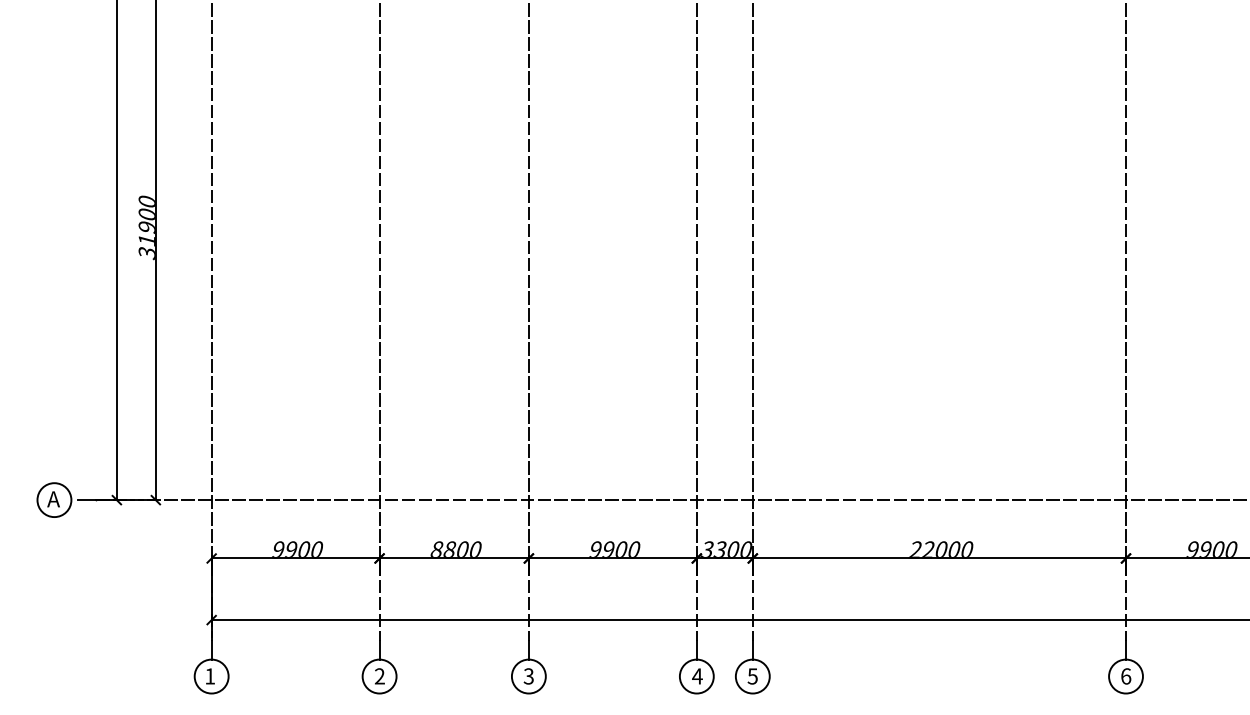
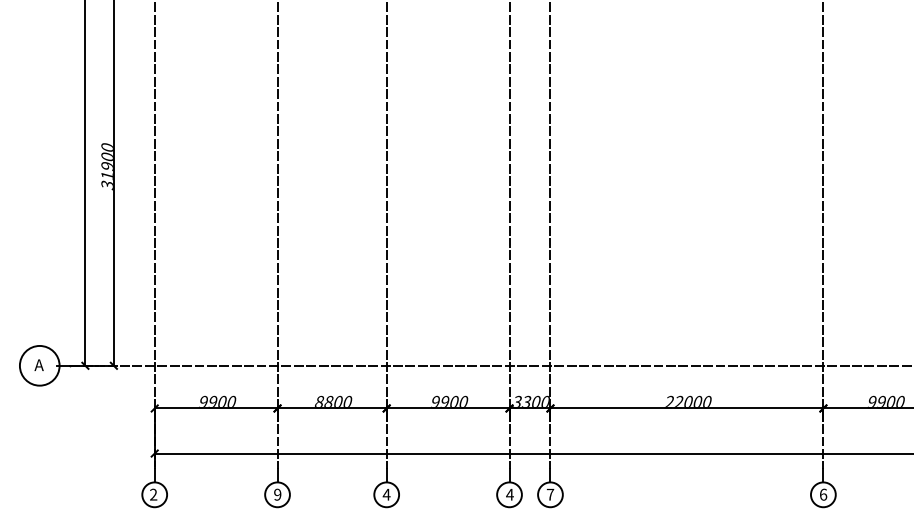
circle: (54, 500) -> (39, 366), size x1.6
text: (210, 676) -> (153, 494), 1 -> 2
text: (379, 676) -> (277, 494), 2 -> 9
text: (528, 676) -> (386, 494), 3 -> 4
text: (752, 676) -> (550, 494), 5 -> 7

